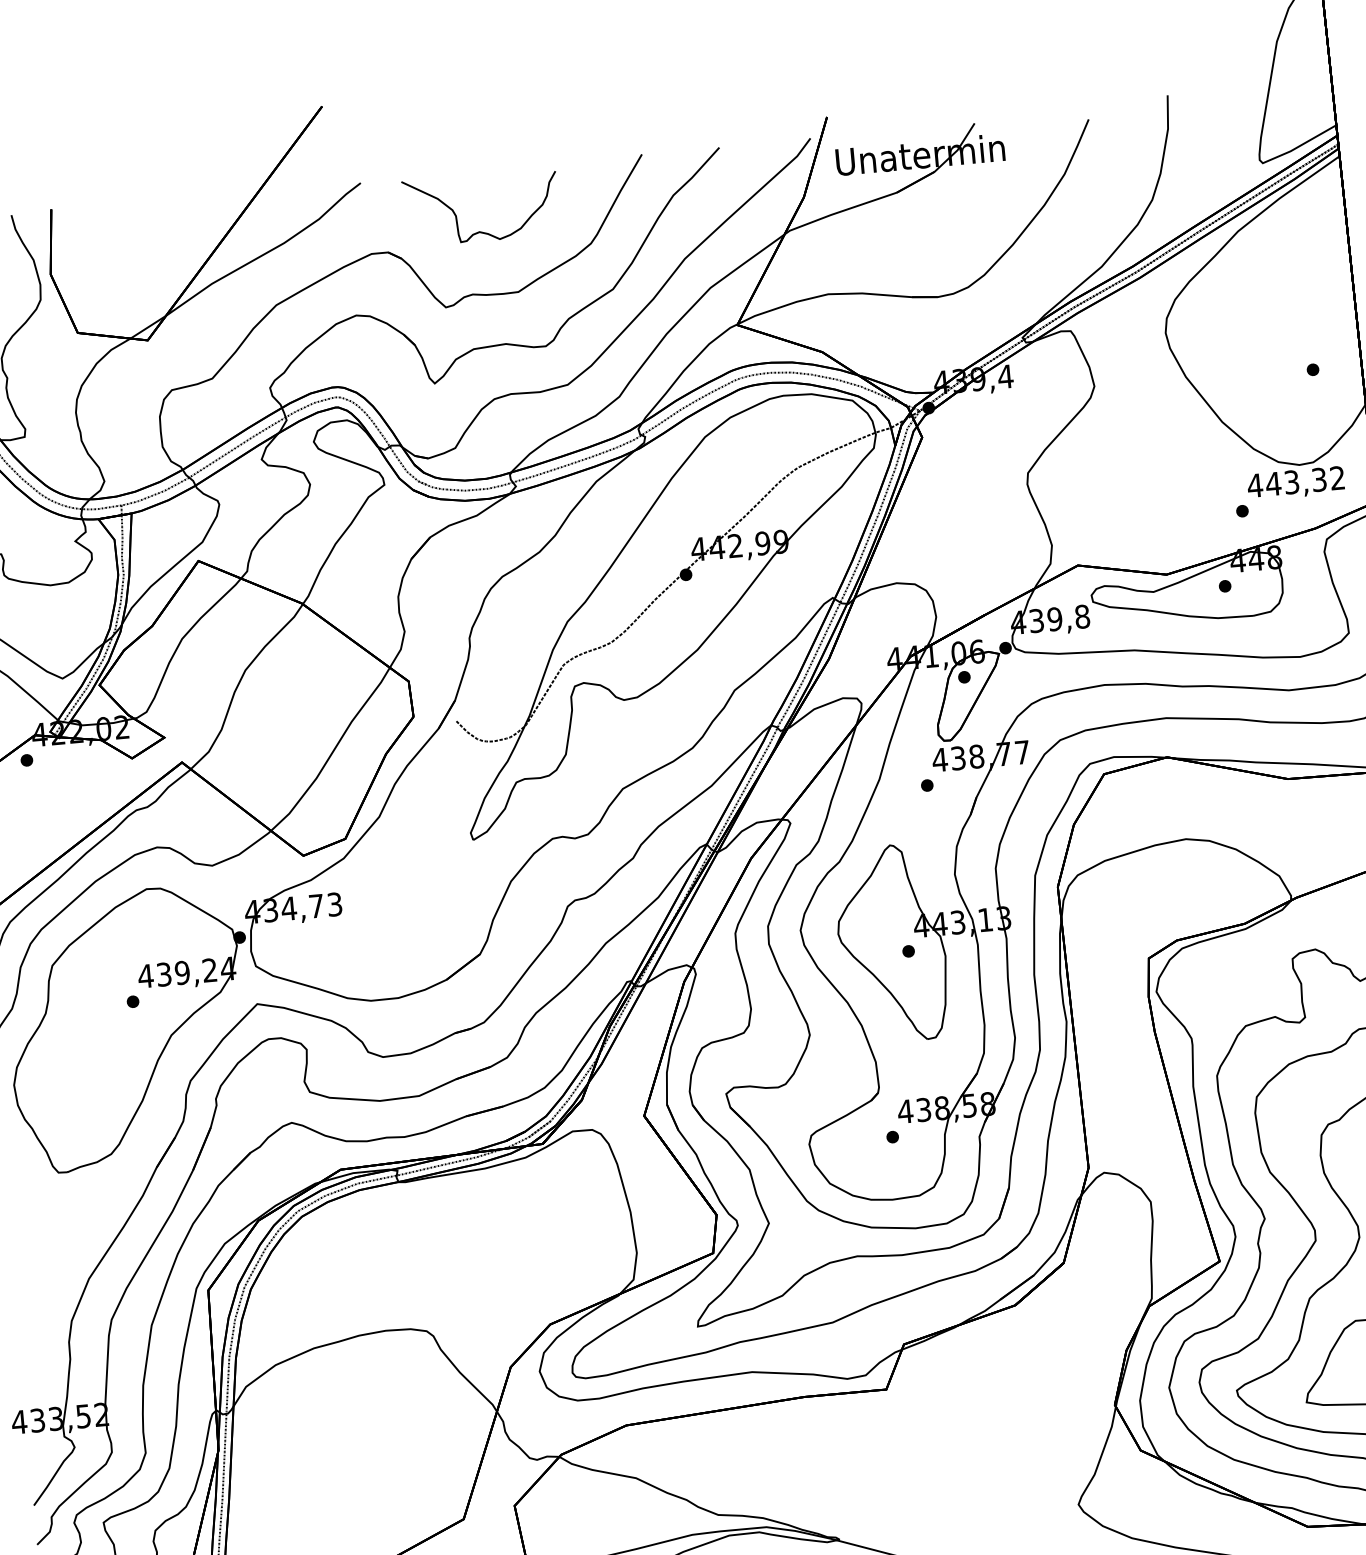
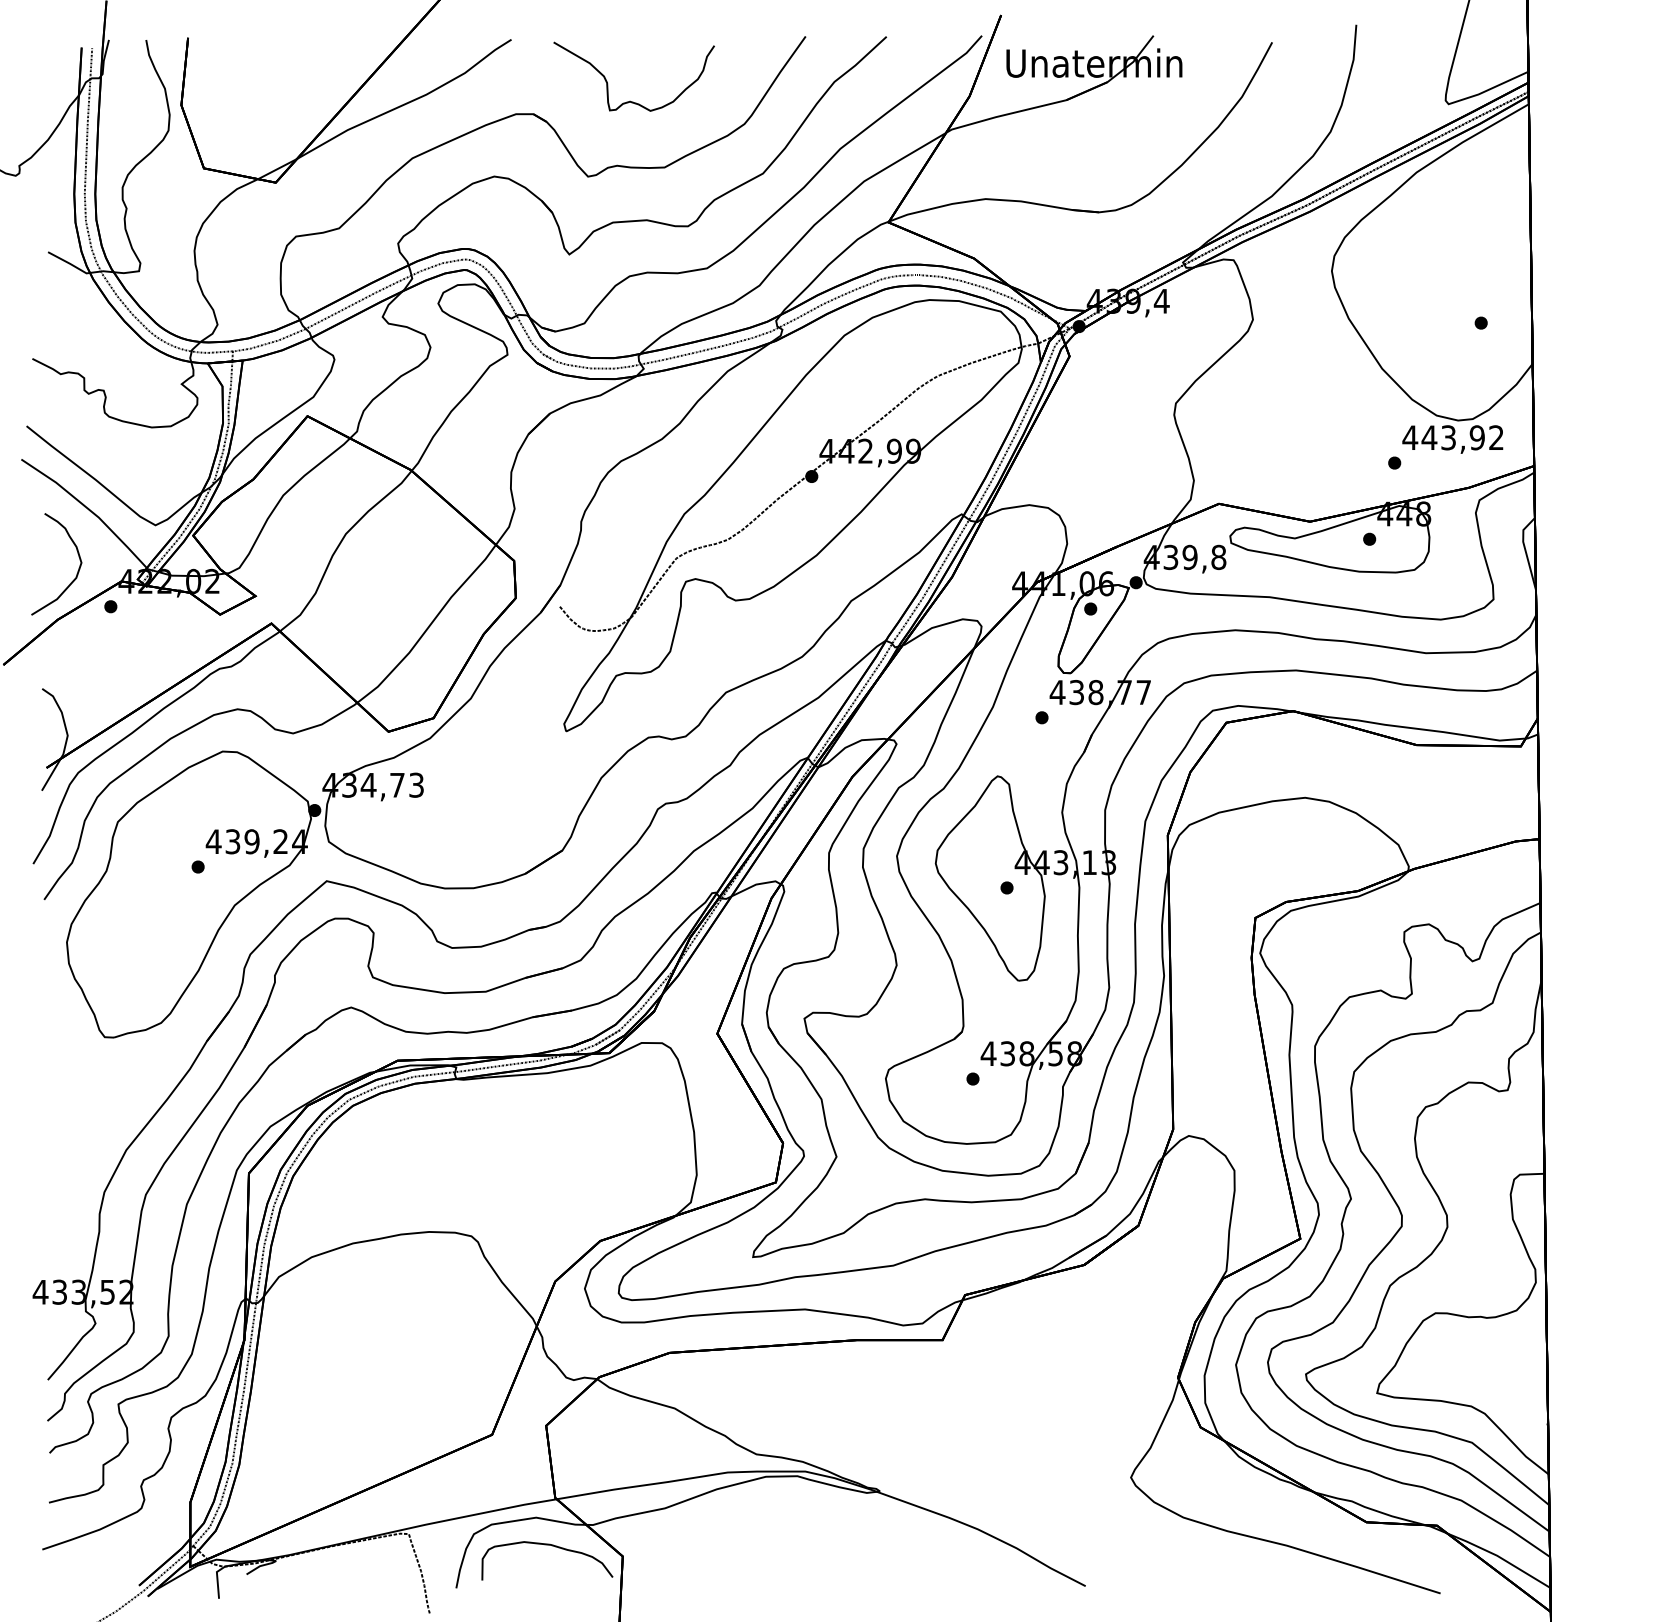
text: (1318, 479) -> (1476, 437), 443,32 -> 443,92

